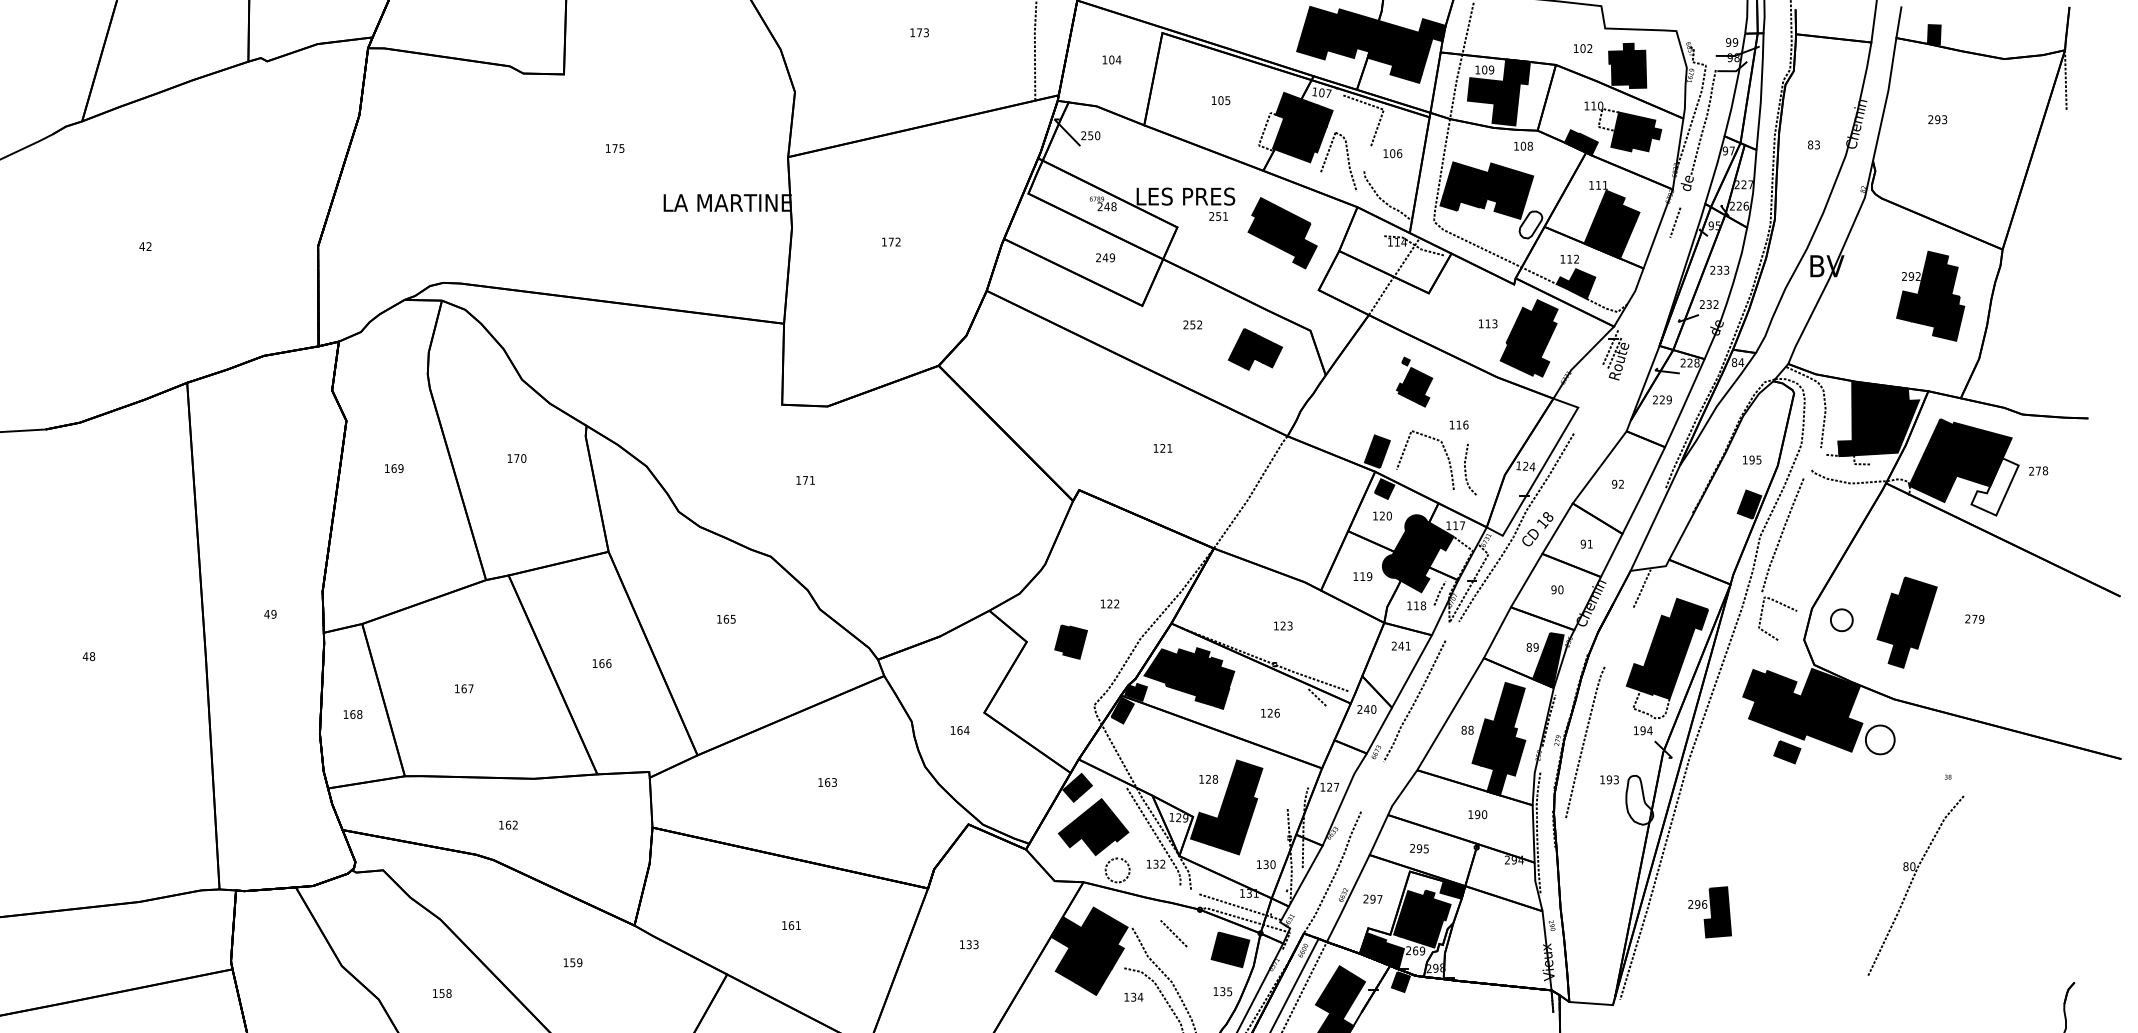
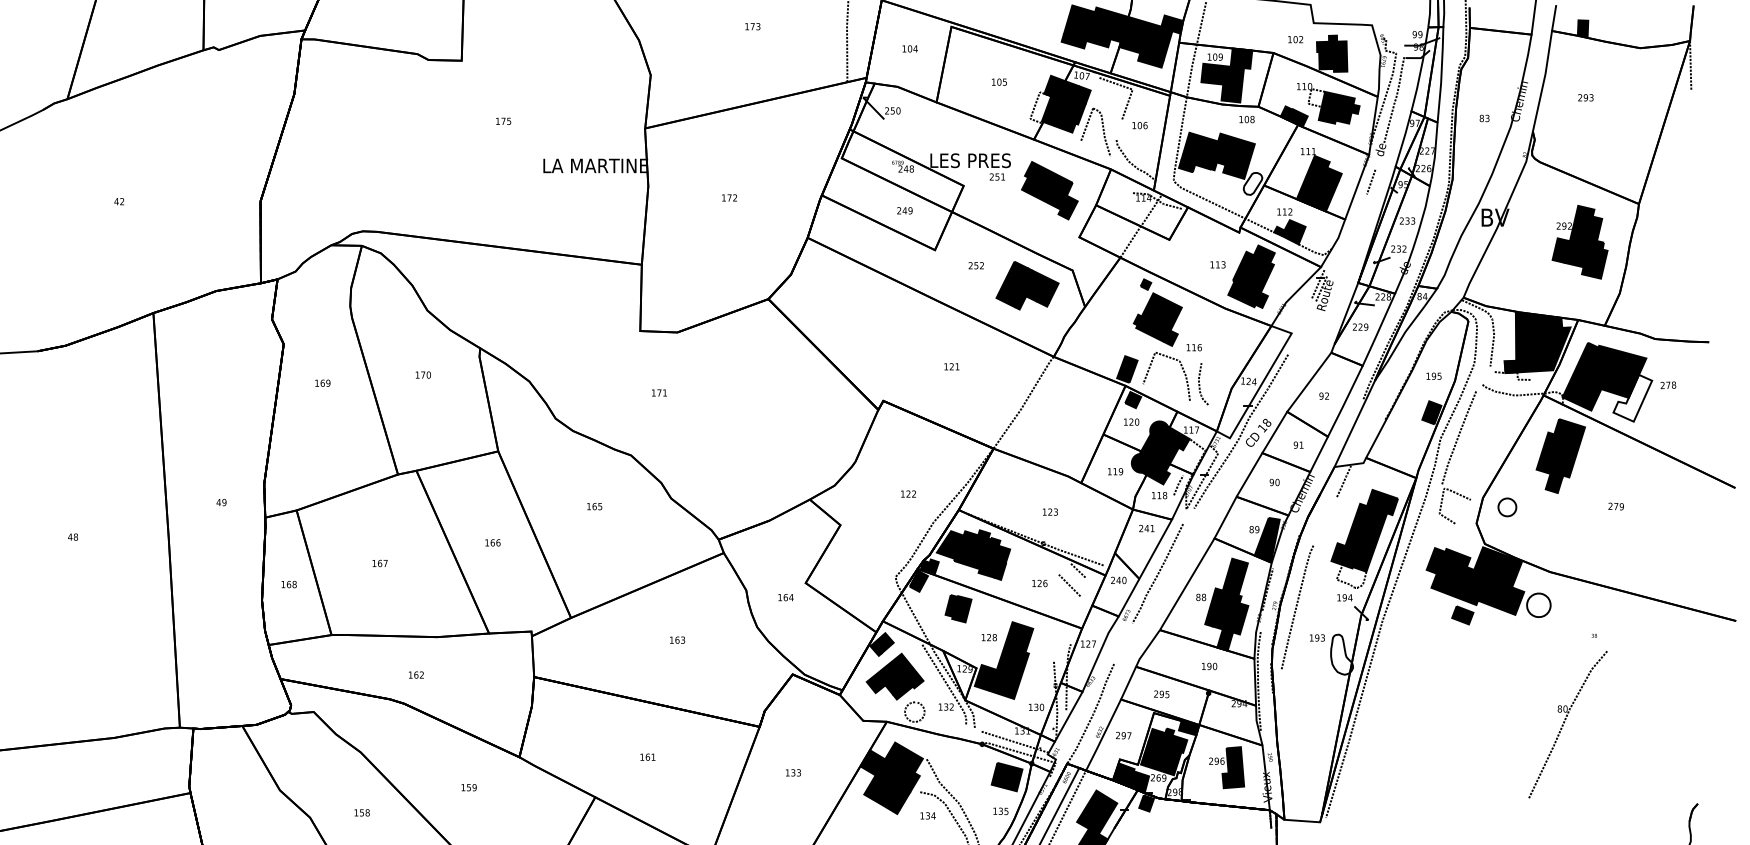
part: (1255, 349) -> (1027, 285), size x1.43
part: (1414, 381) -> (1157, 312), size x1.67
part: (1906, 622) -> (1560, 456), moved
part: (1070, 641) -> (958, 608), moved
part: (1709, 912) -> (1226, 767), moved
line: (1173, 933) -> (1069, 585), moved

